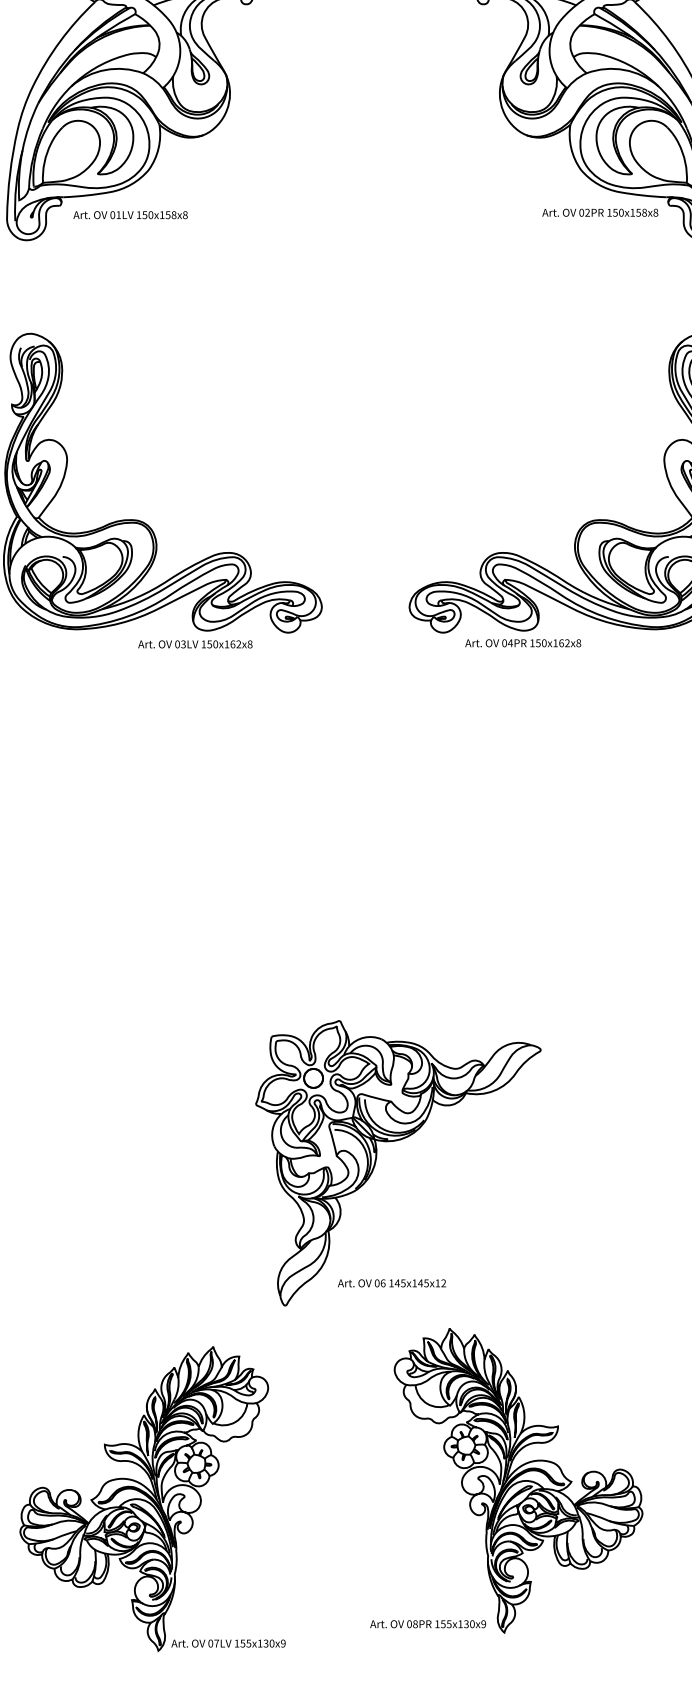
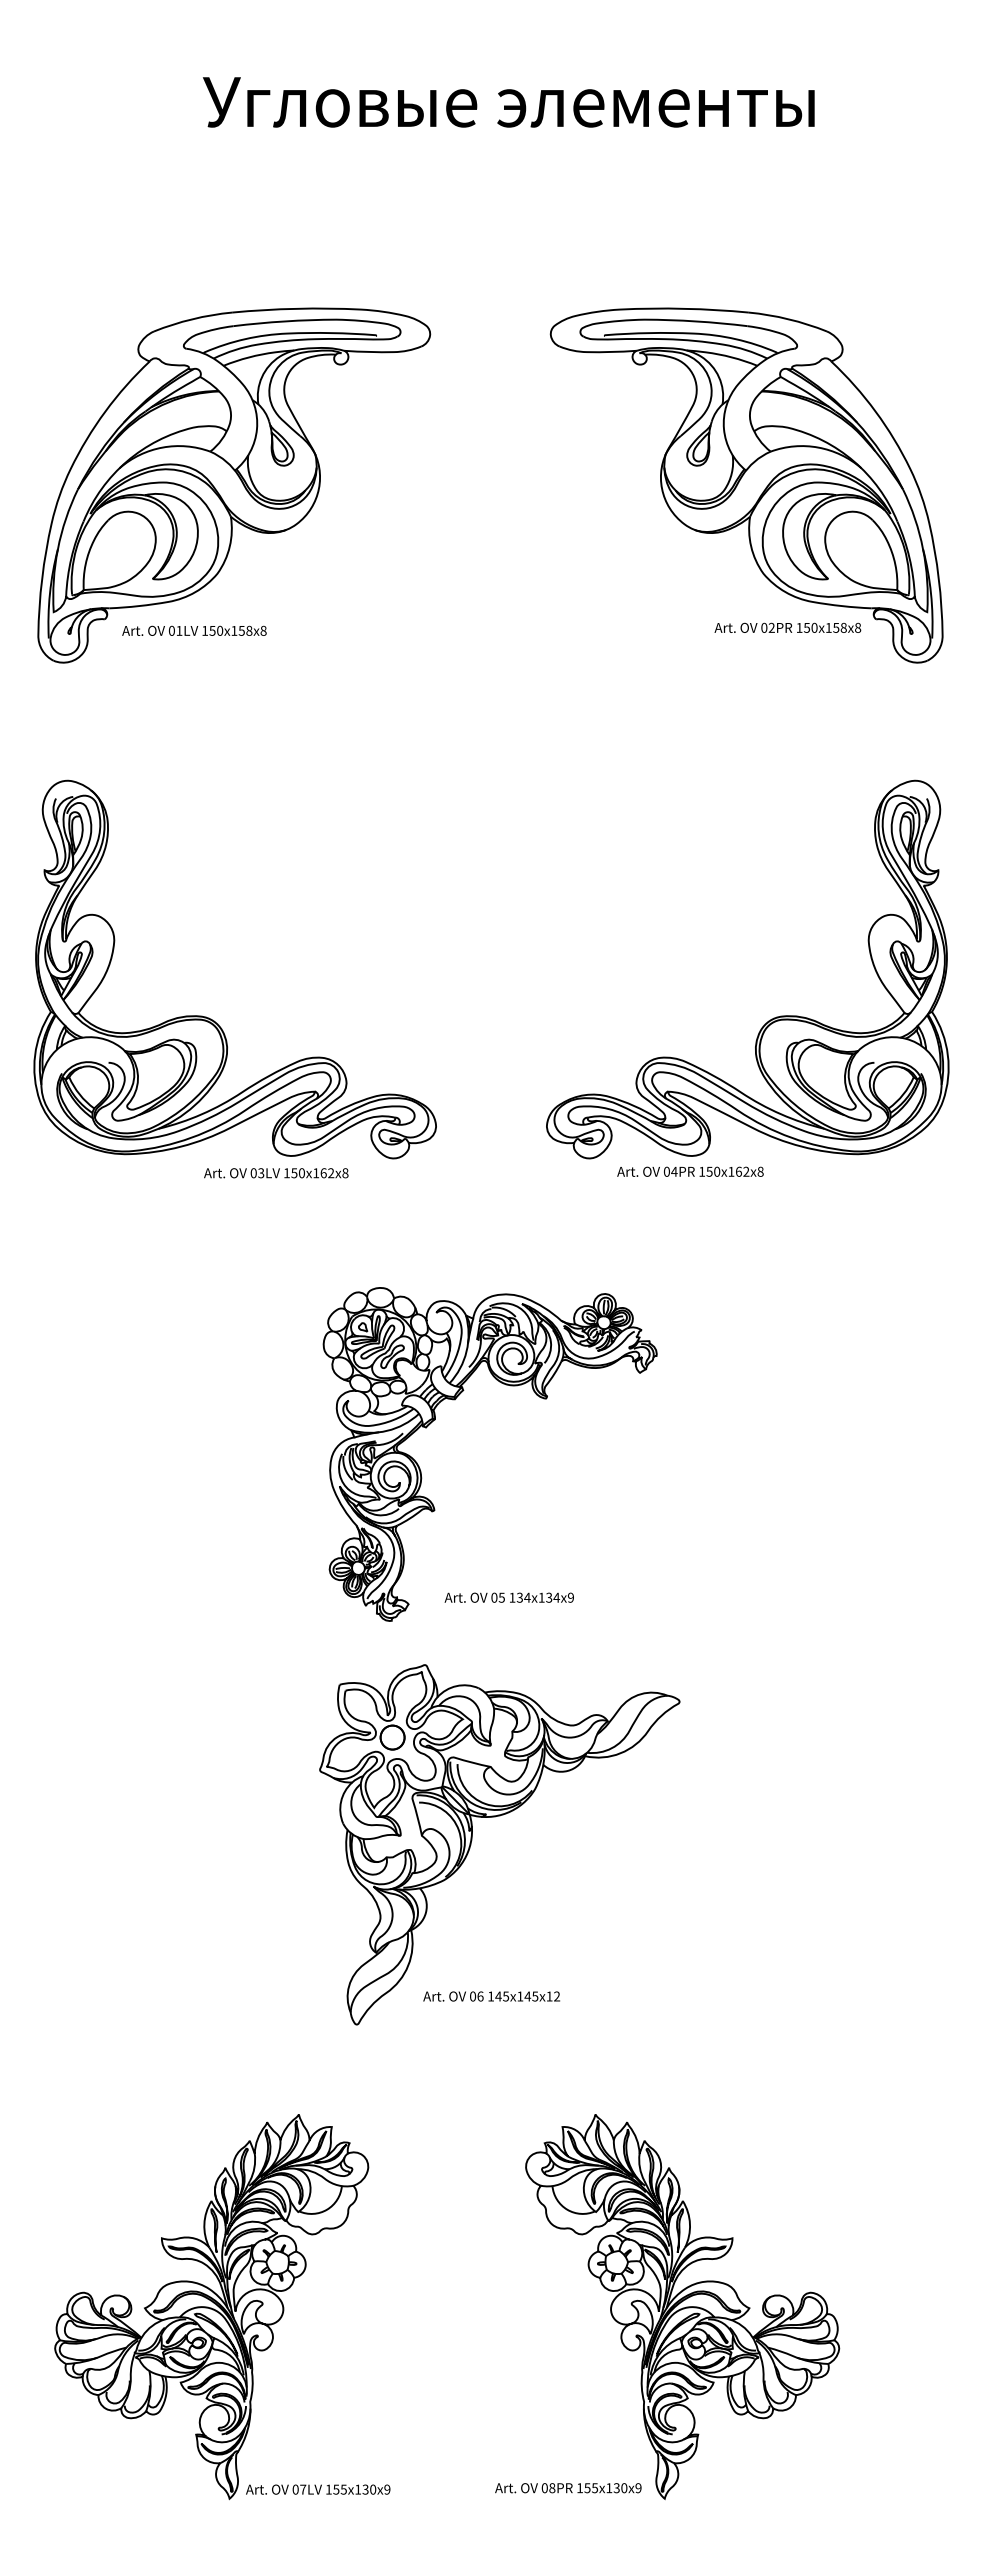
part: (337, 824) -> (455, 1400), added
part: (395, 1141) -> (495, 1817), moved
part: (506, 1481) -> (667, 2307), moved
part: (152, 1499) -> (222, 2307), moved

